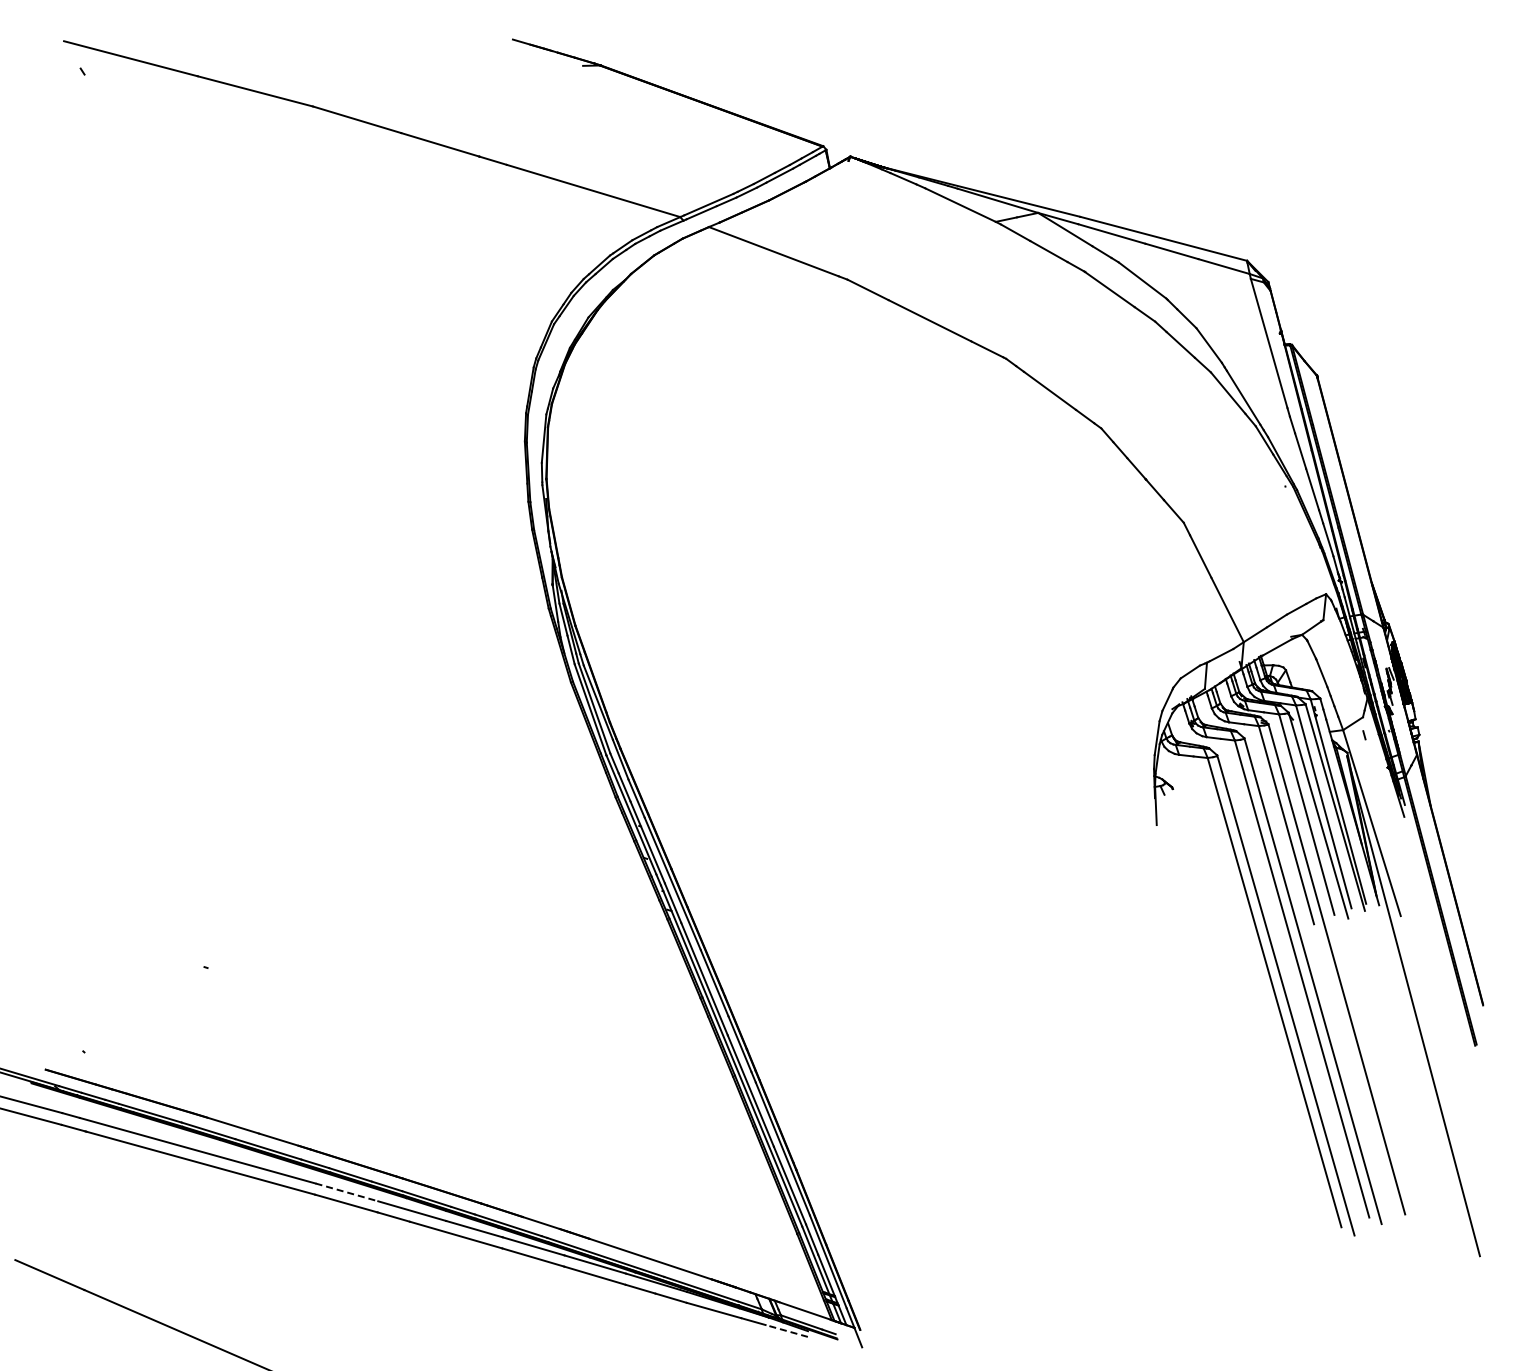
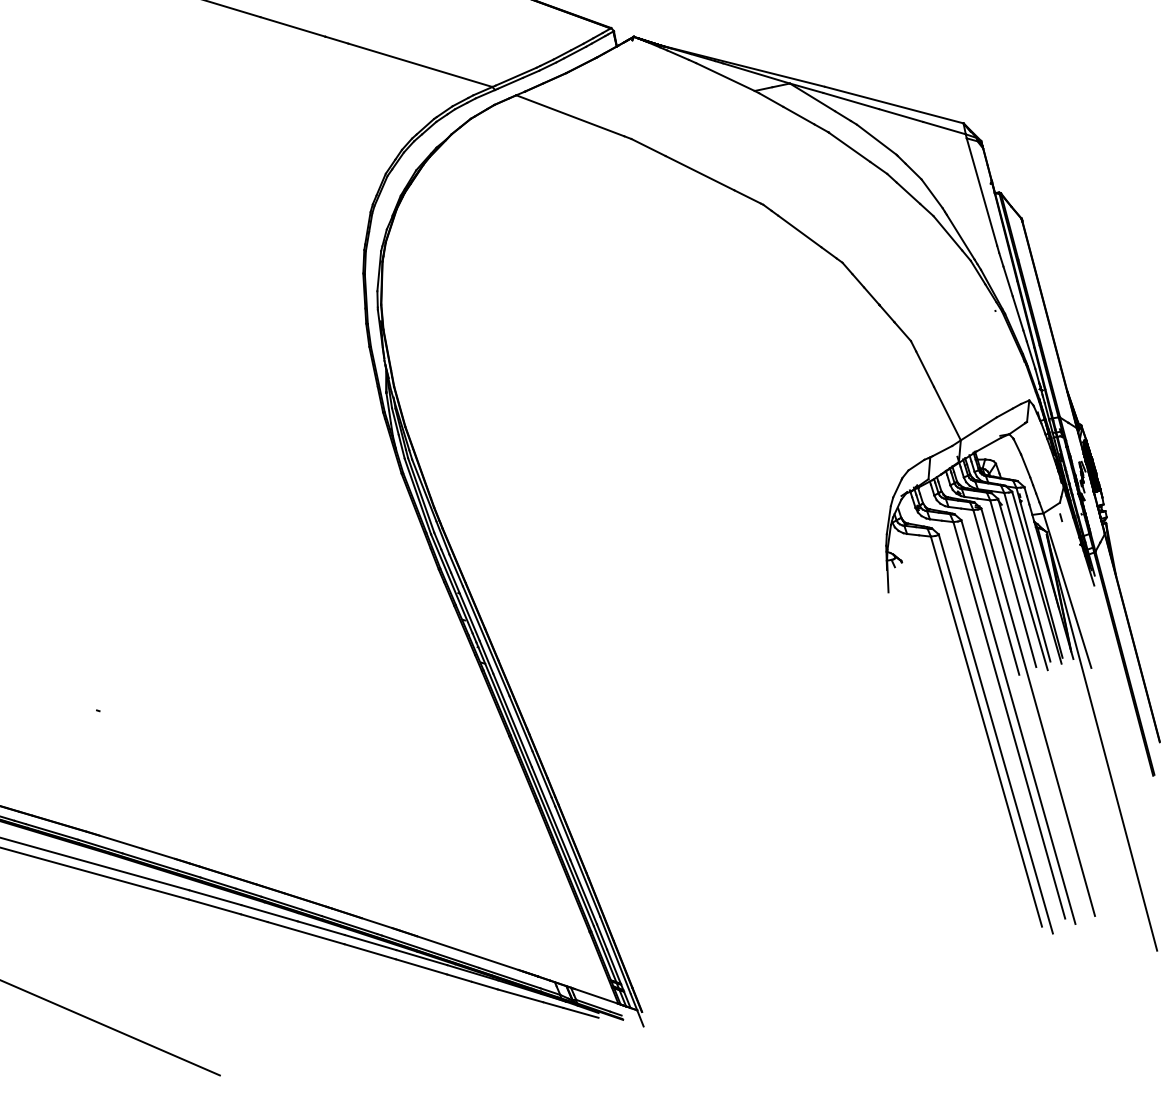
line: (346, 1192) -> (215, 897), dashed -> solid
line: (786, 1330) -> (580, 1012), dashed -> solid

